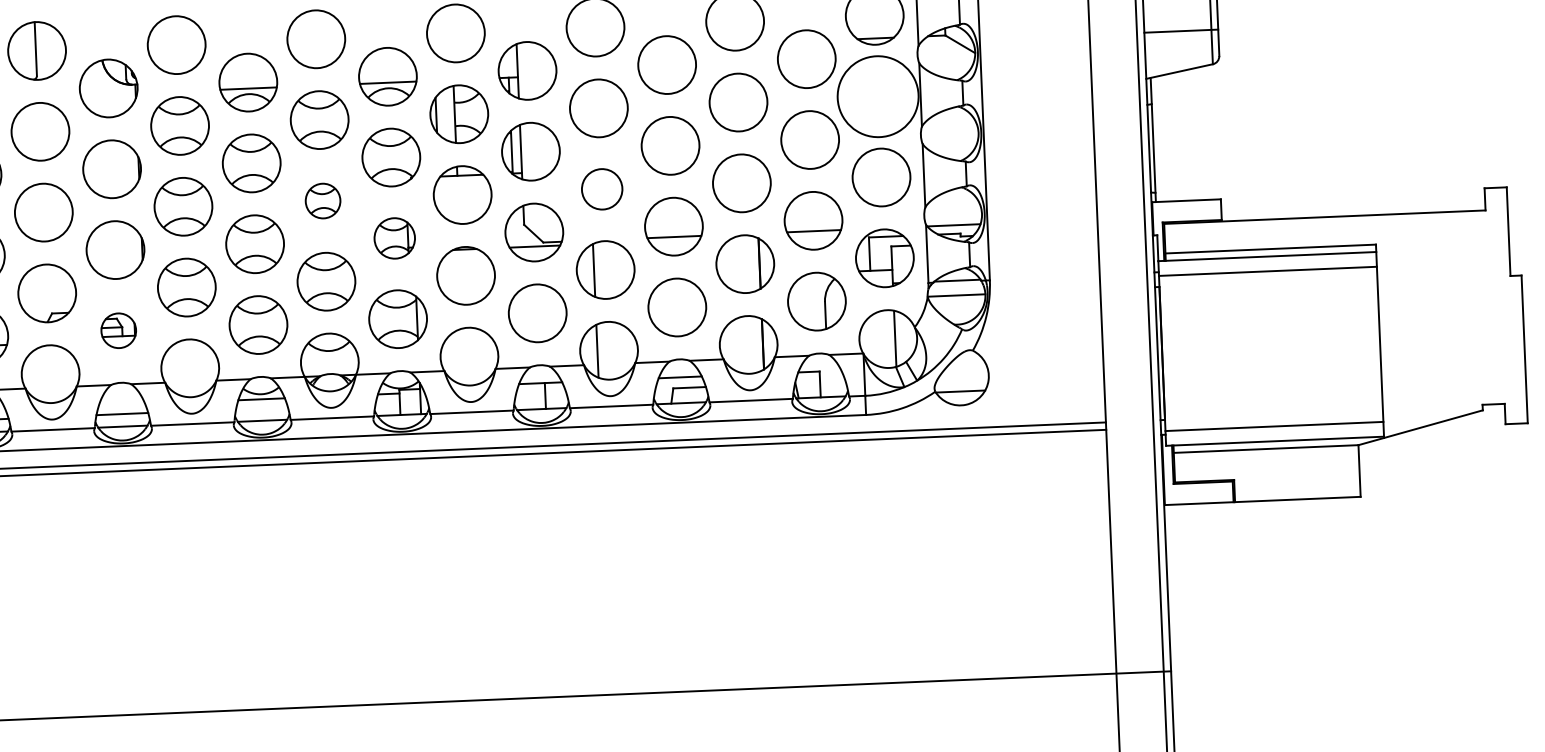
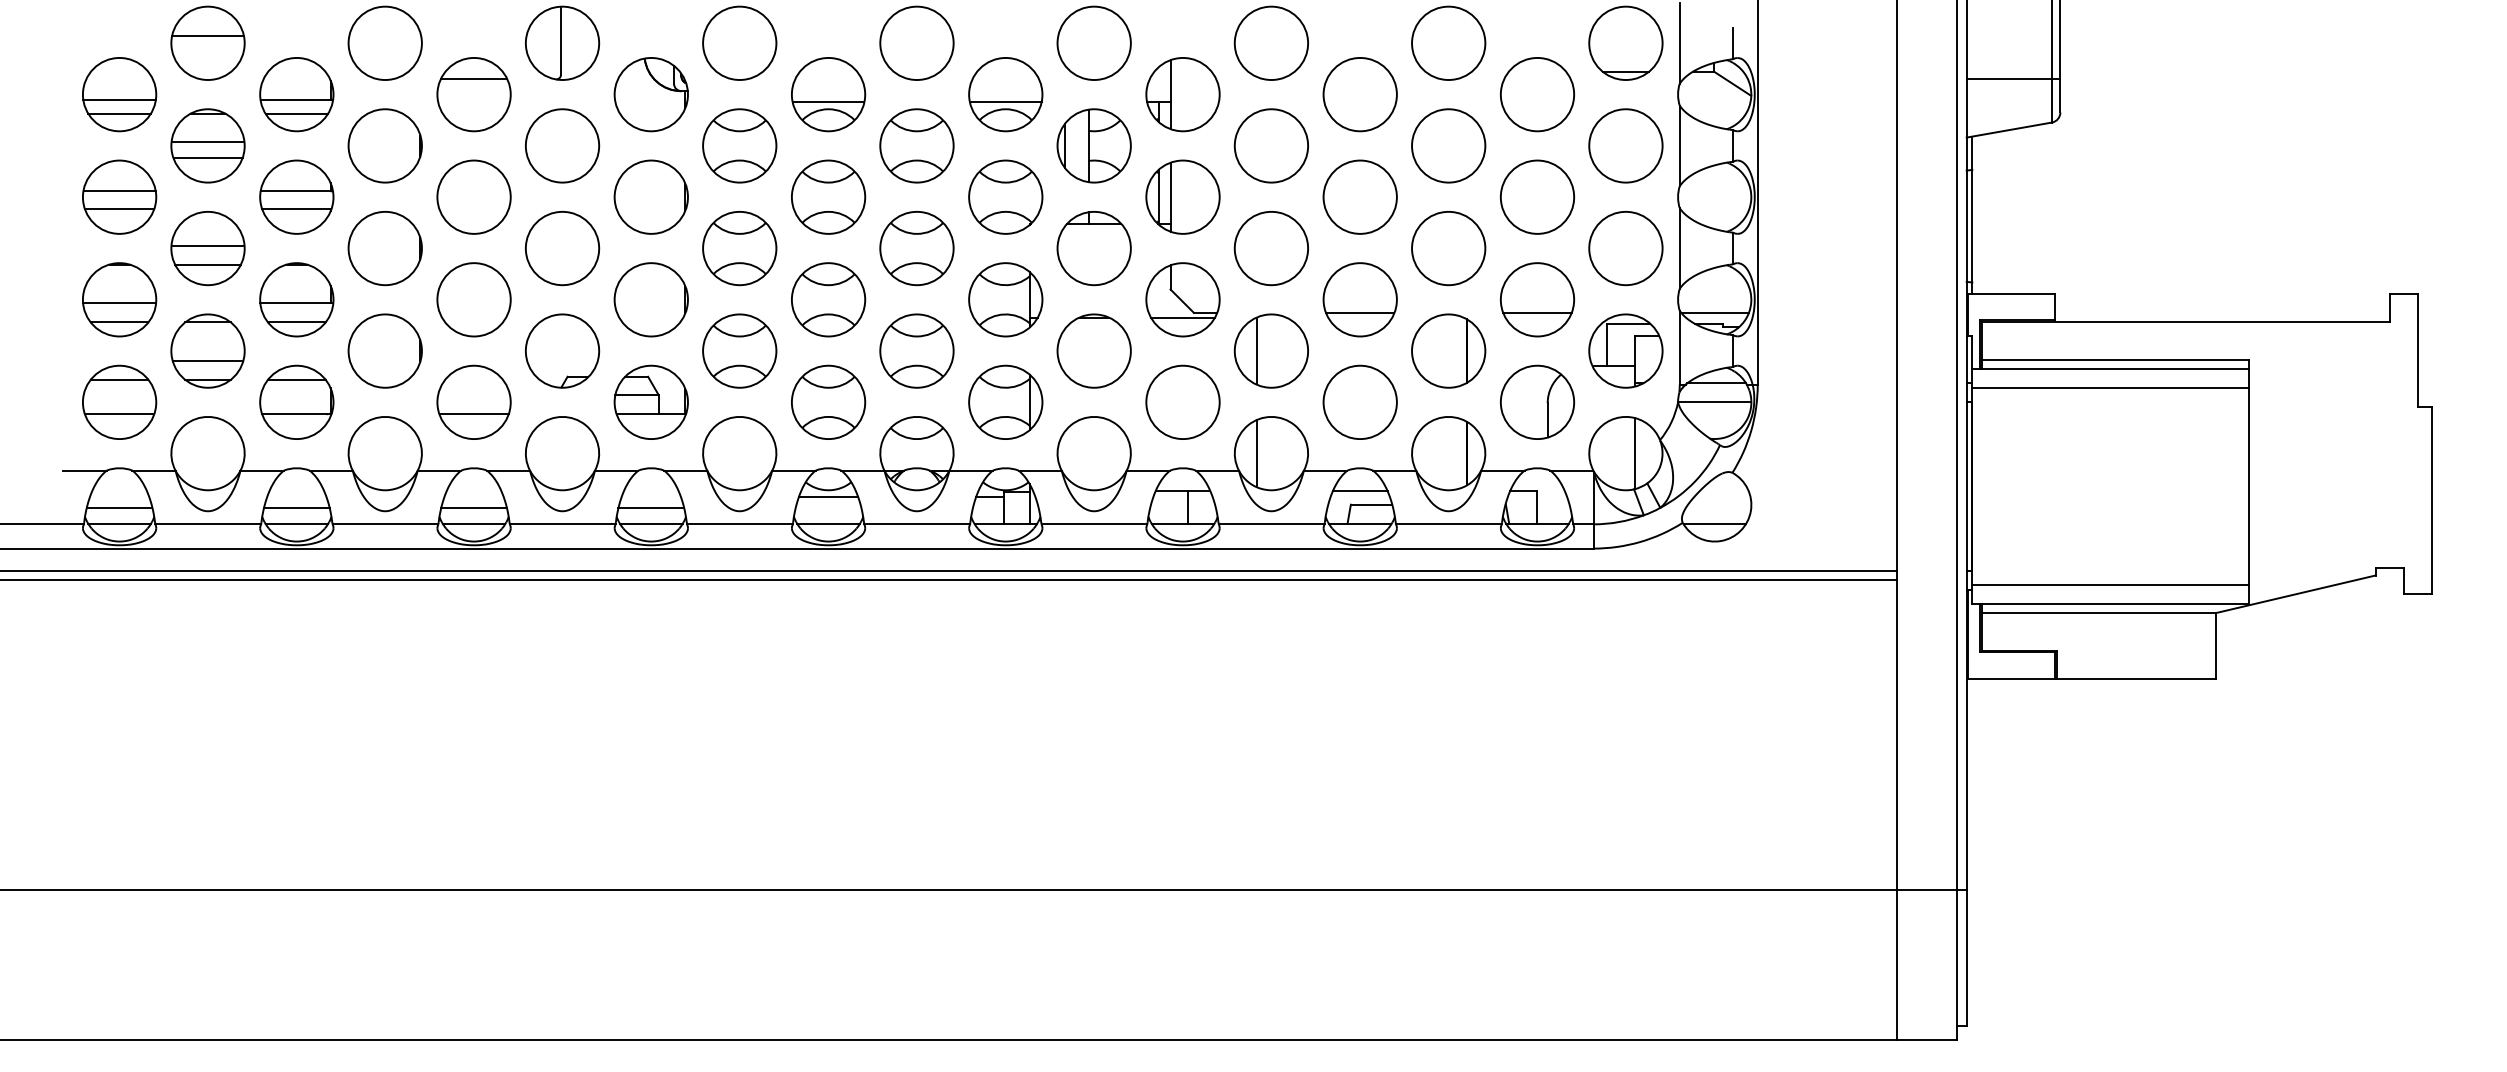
circle: (877, 96) -> (1625, 145), size x0.71
circle: (601, 189) -> (1270, 248), size x1.43
part: (322, 200) -> (916, 248), size x1.67
part: (394, 238) -> (1005, 299), size x1.43
part: (118, 330) -> (650, 401), size x1.67

